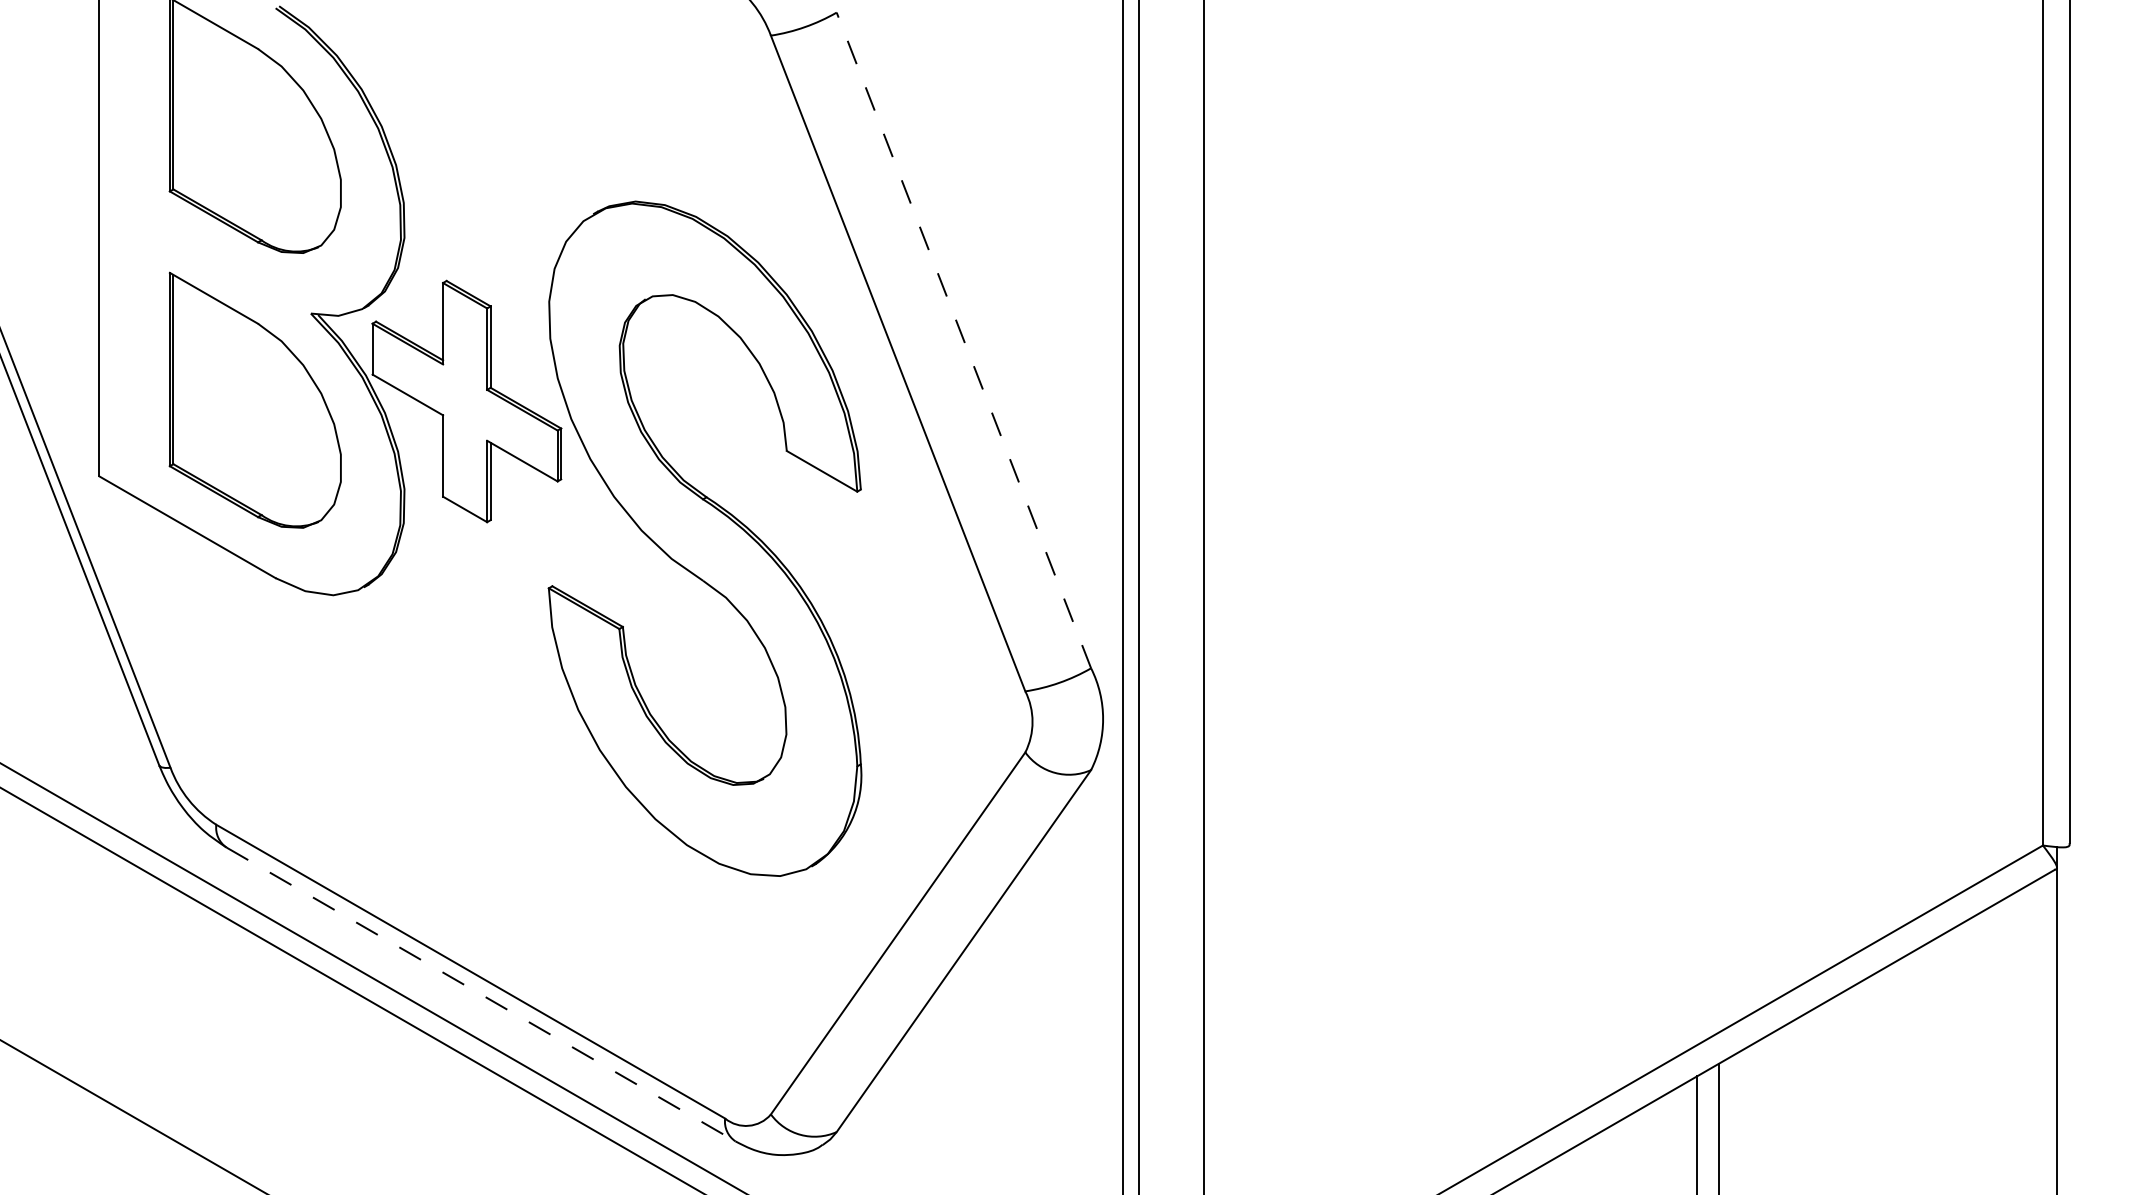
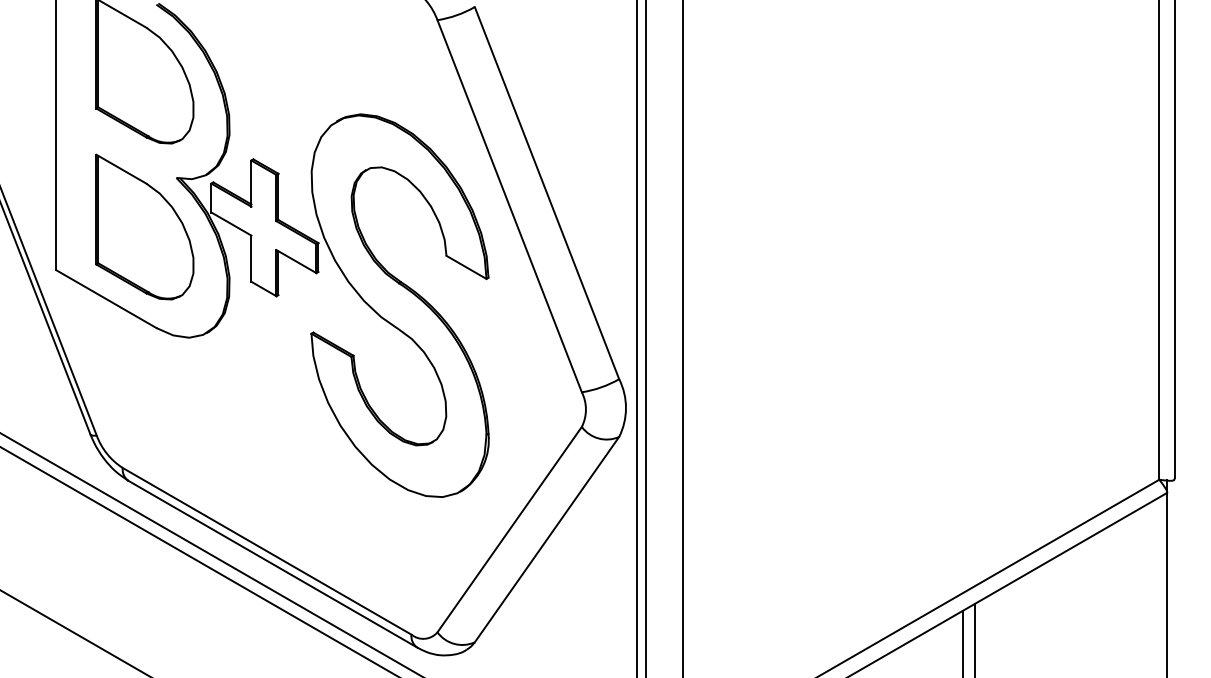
line: (964, 341) -> (547, 193), dashed -> solid
line: (480, 994) -> (272, 564), dashed -> solid

